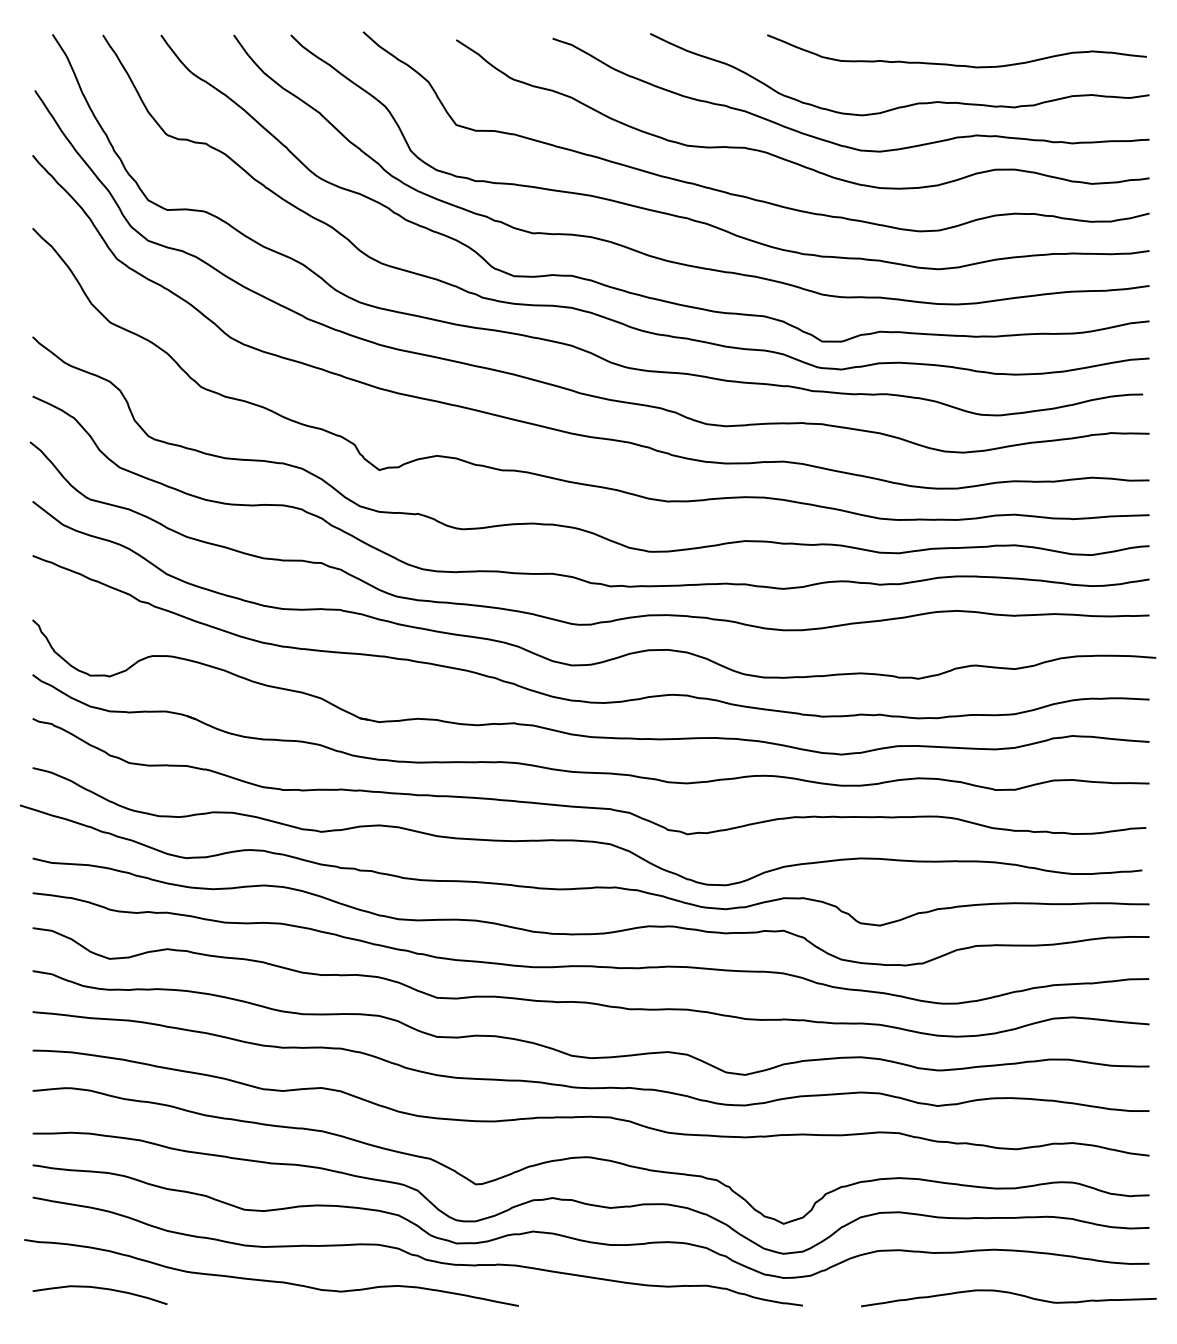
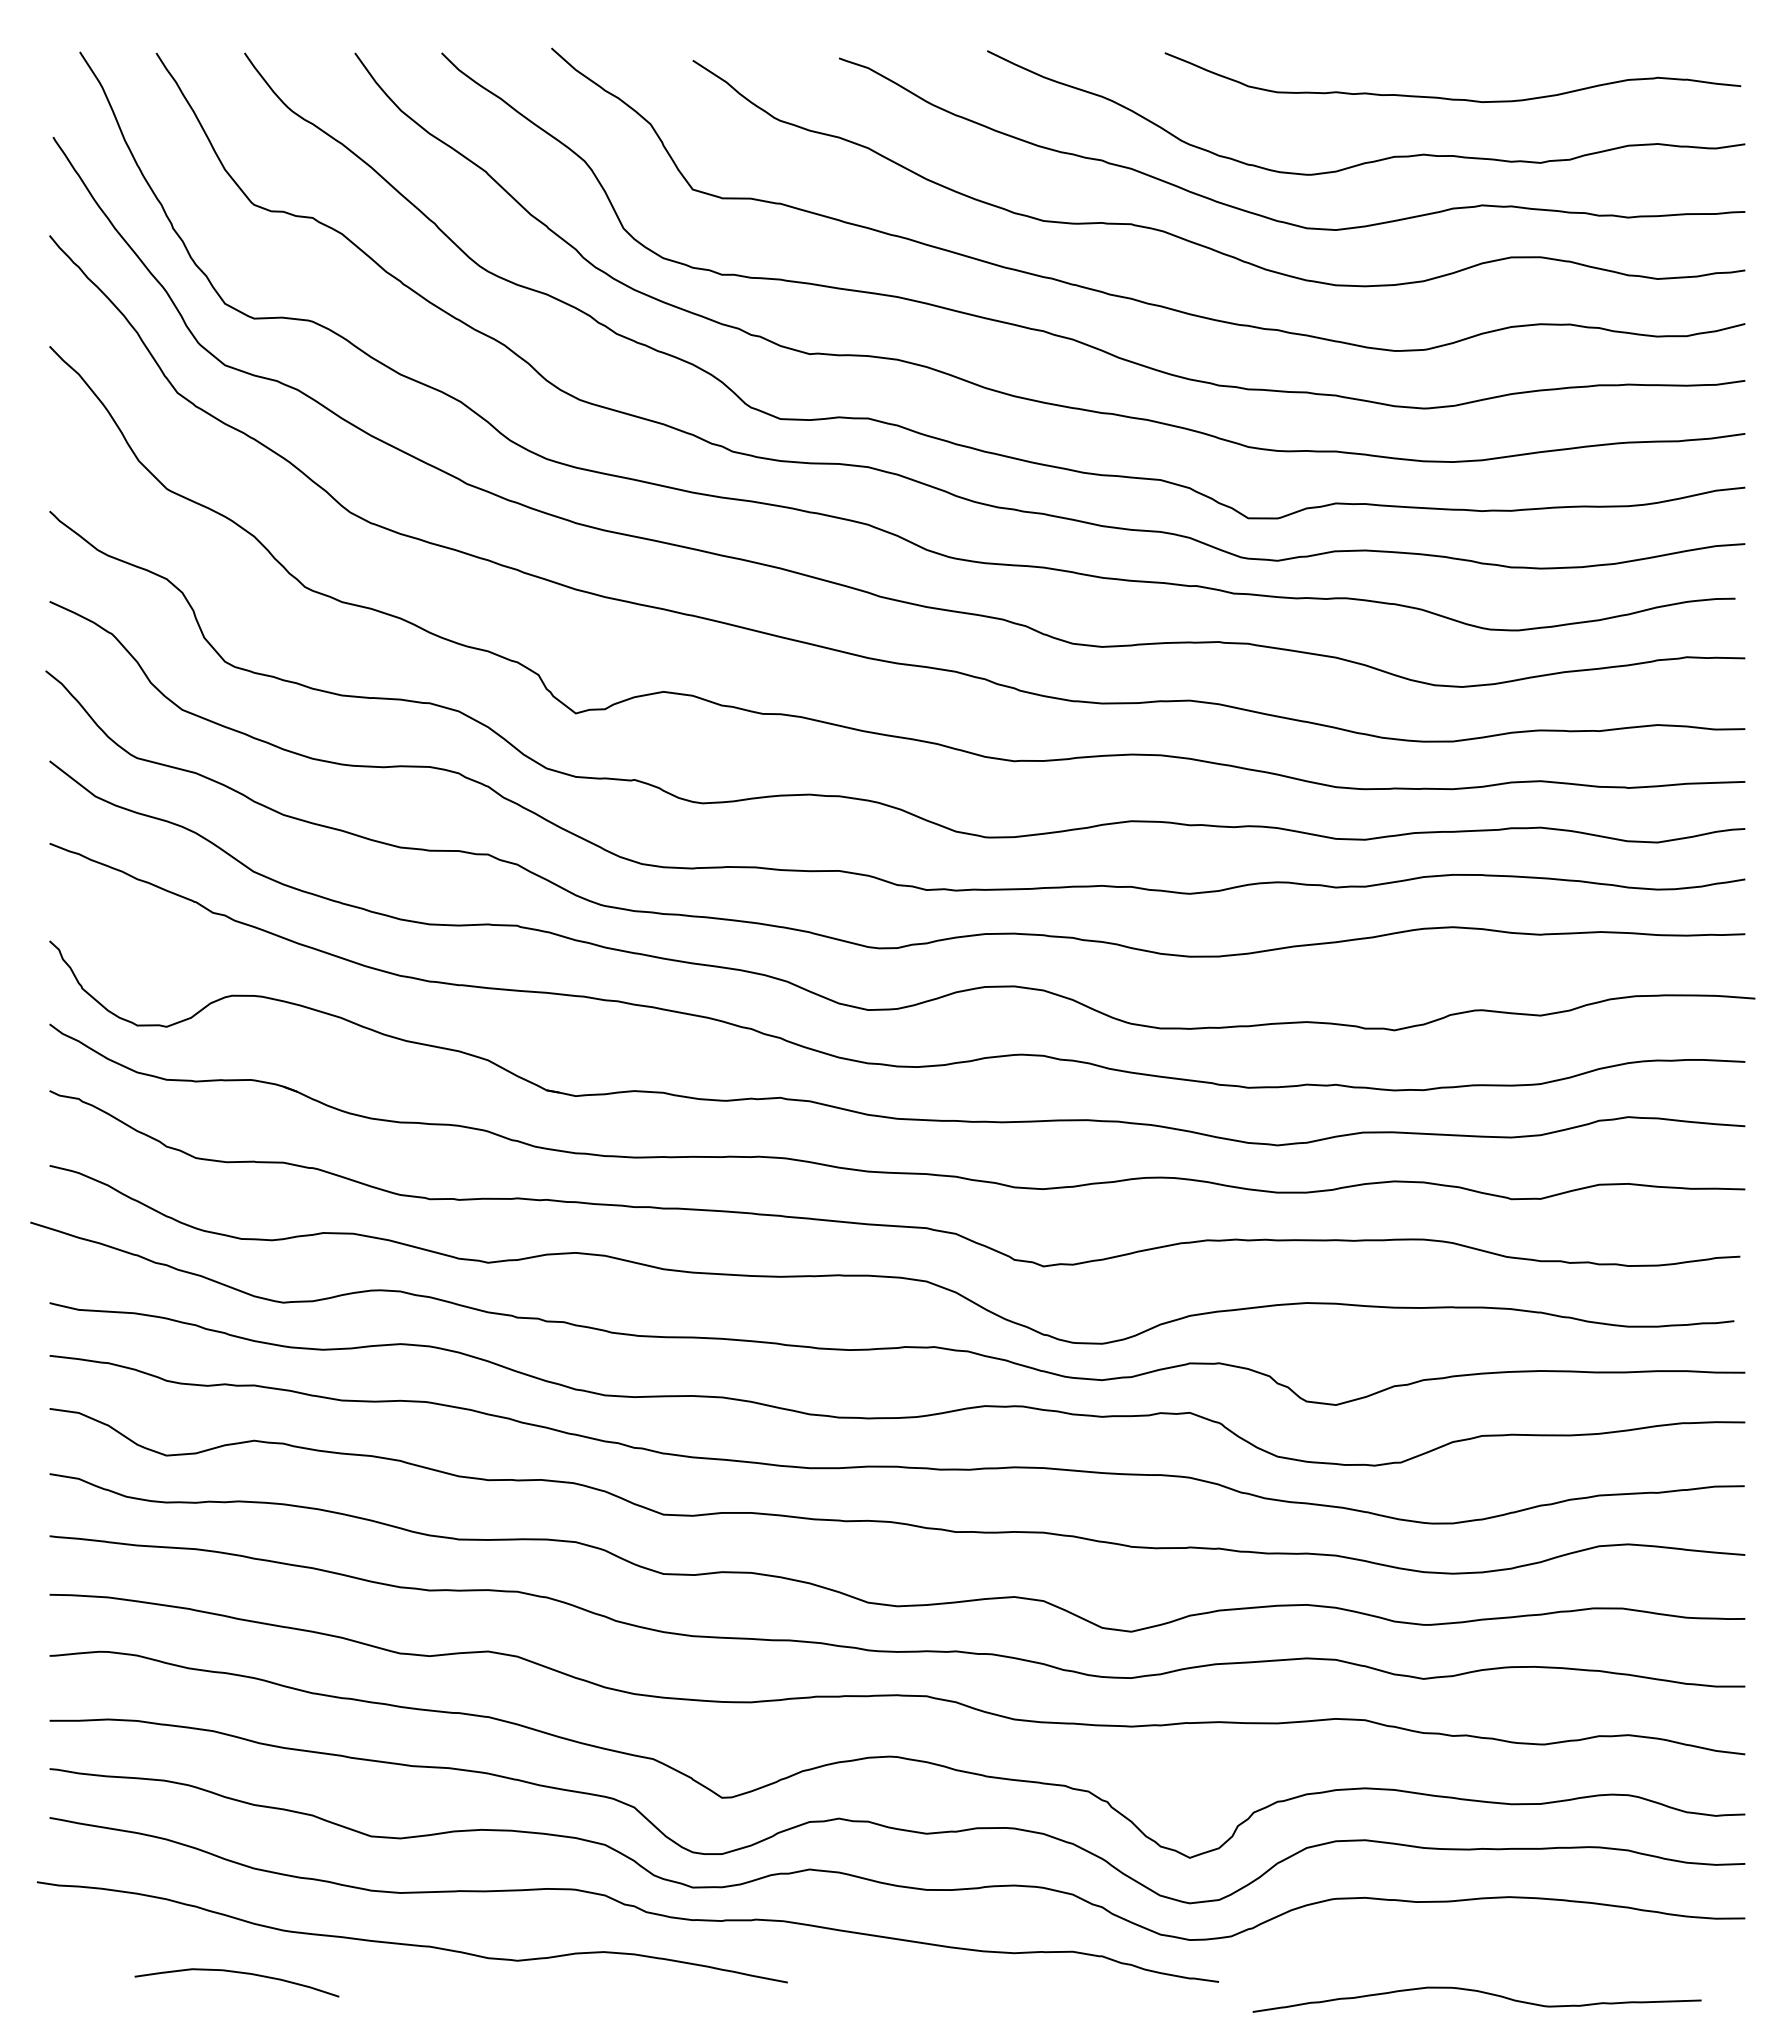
curve: (100, 1289) -> (237, 1974), moved
curve: (1008, 1293) -> (1476, 1992), moved

